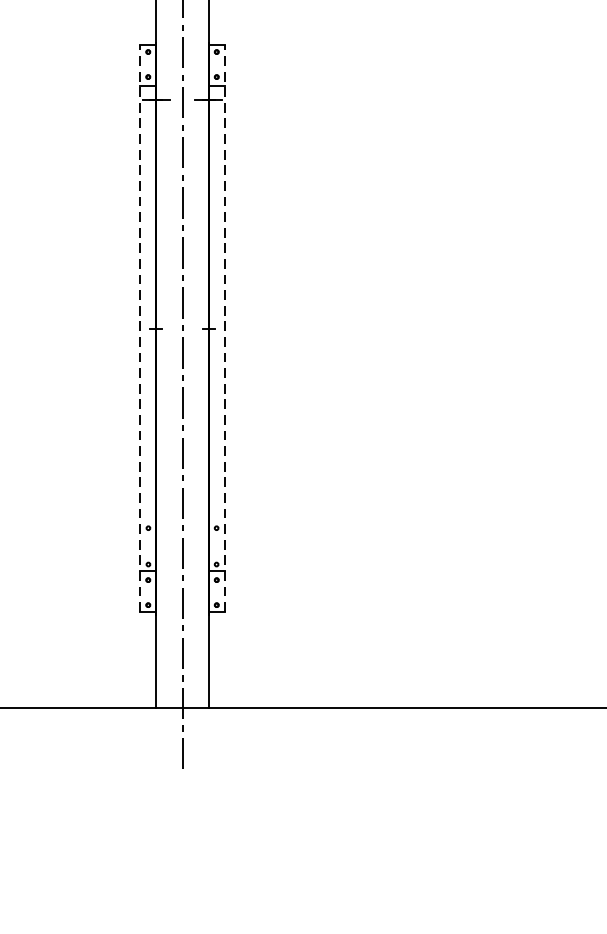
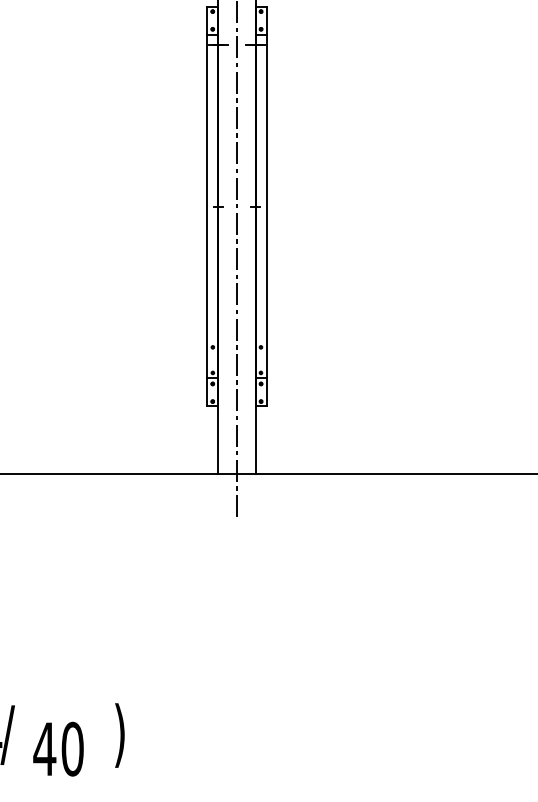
line: (140, 328) -> (207, 206), dashed -> solid
line: (224, 328) -> (266, 206), dashed -> solid

